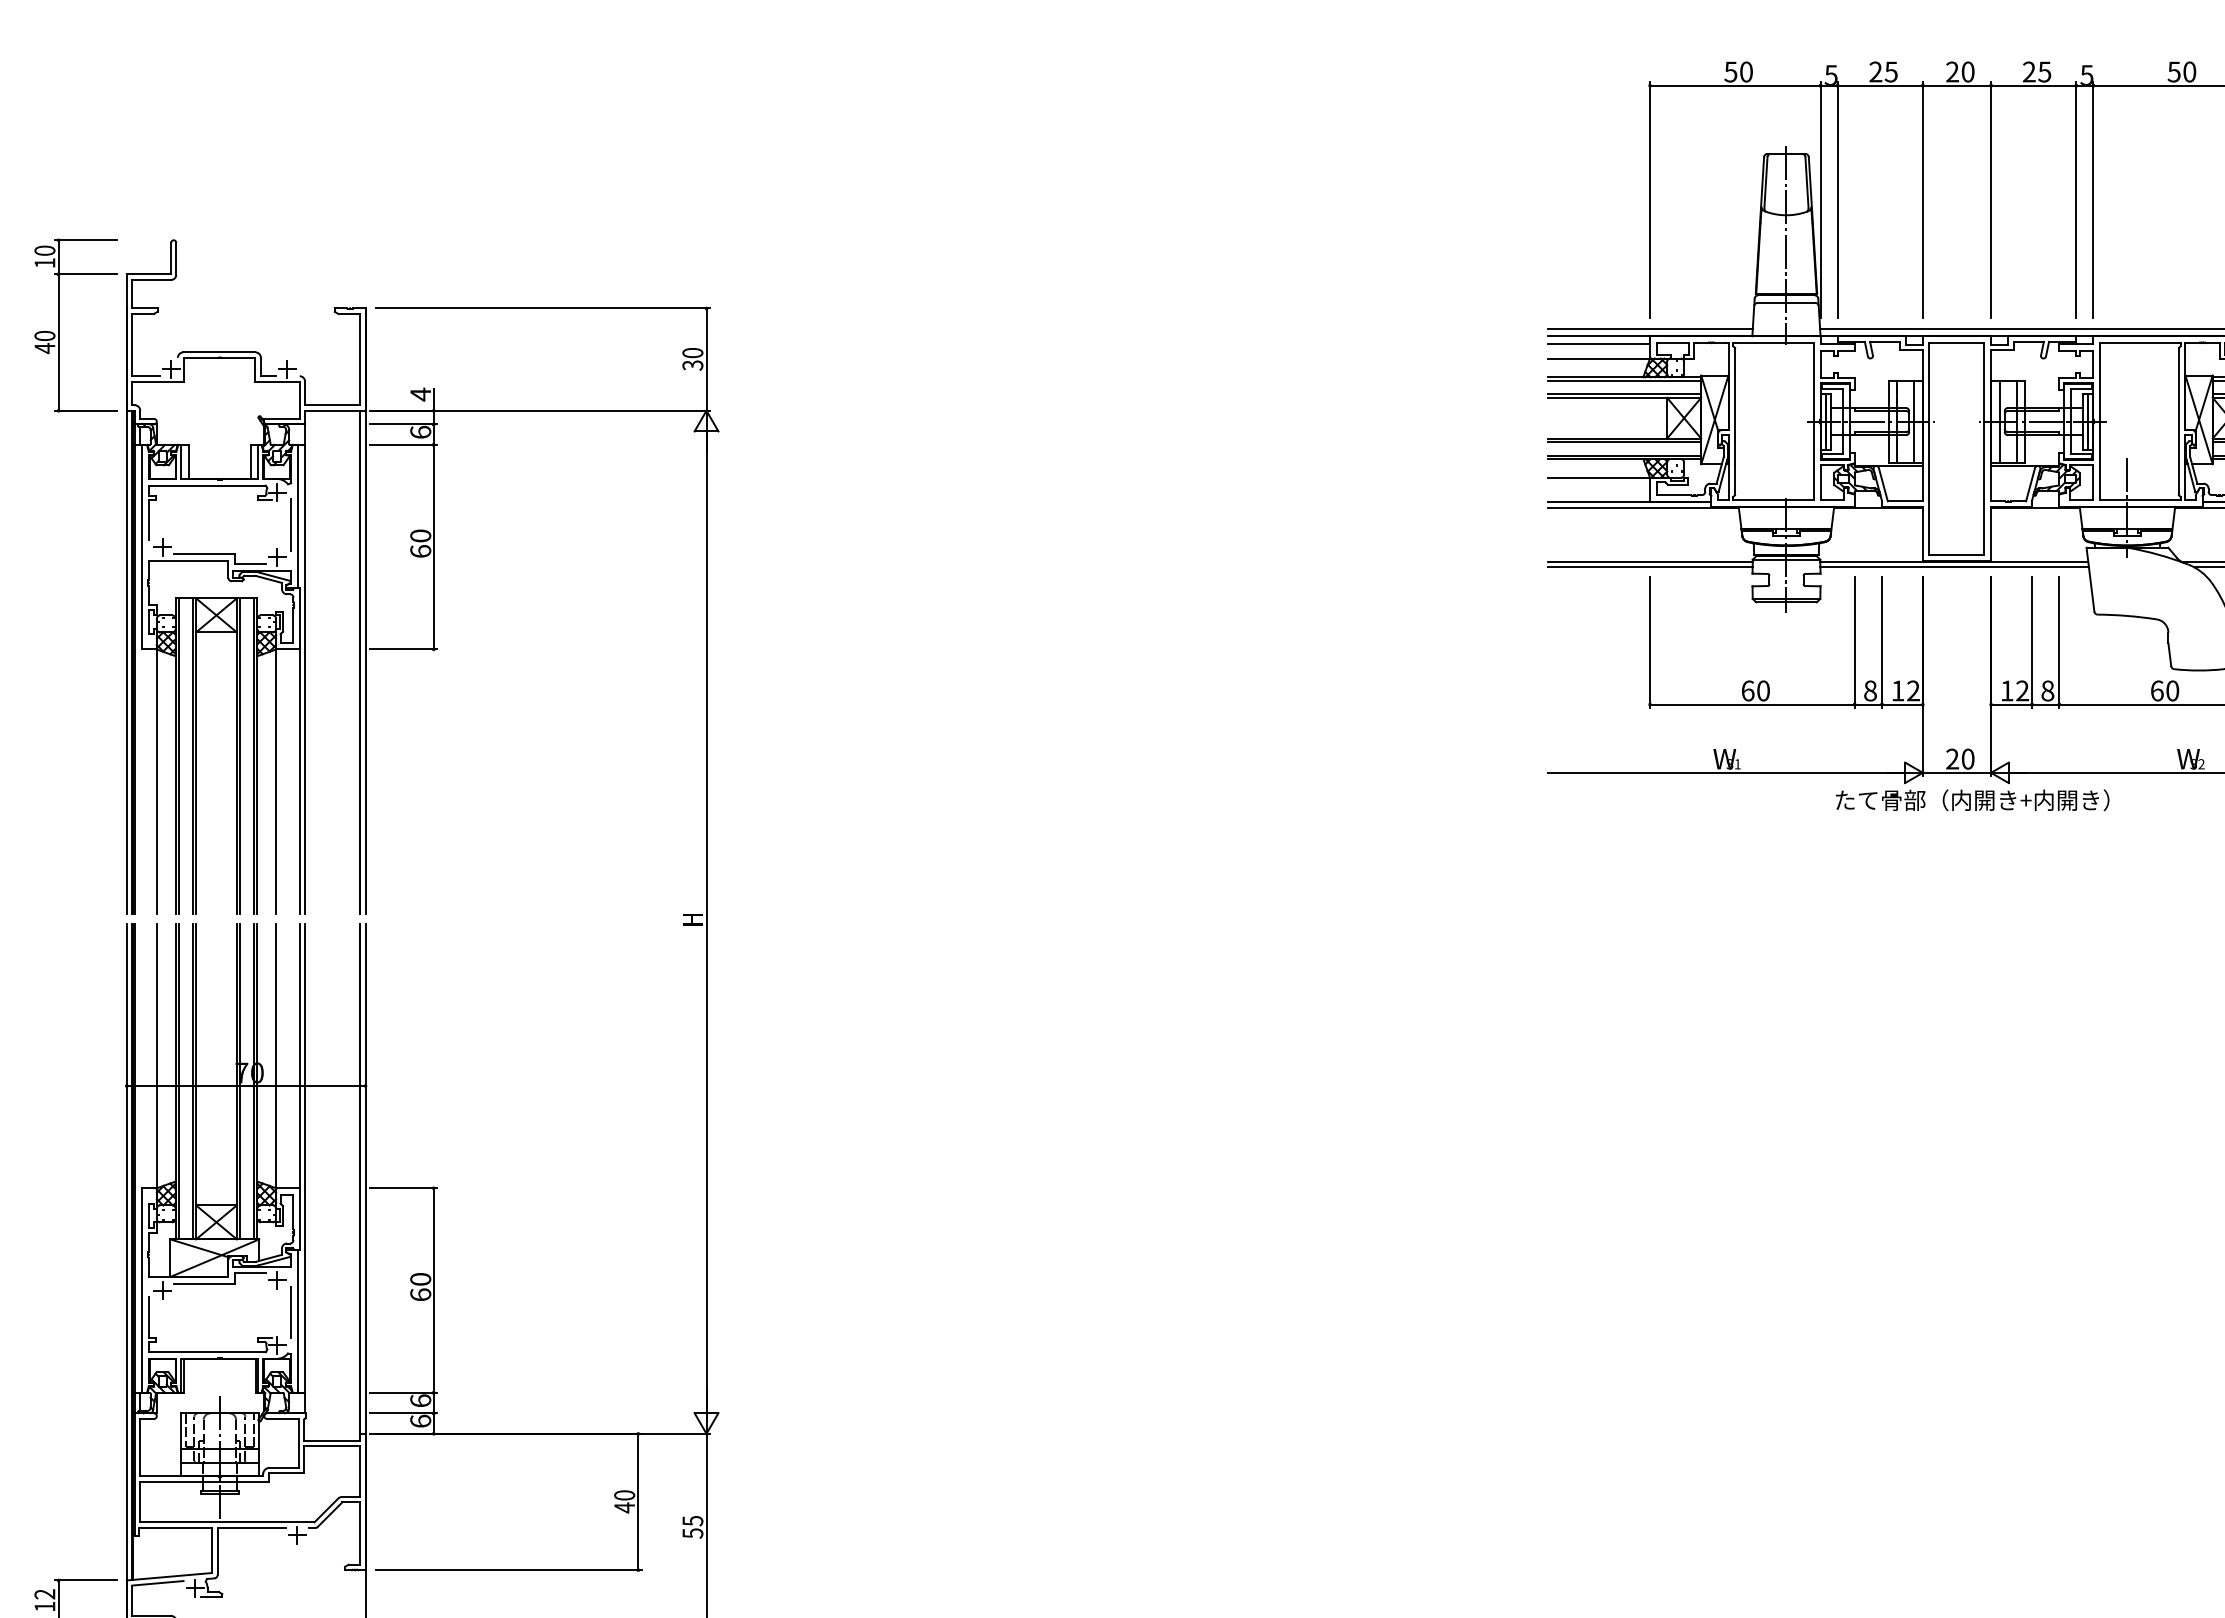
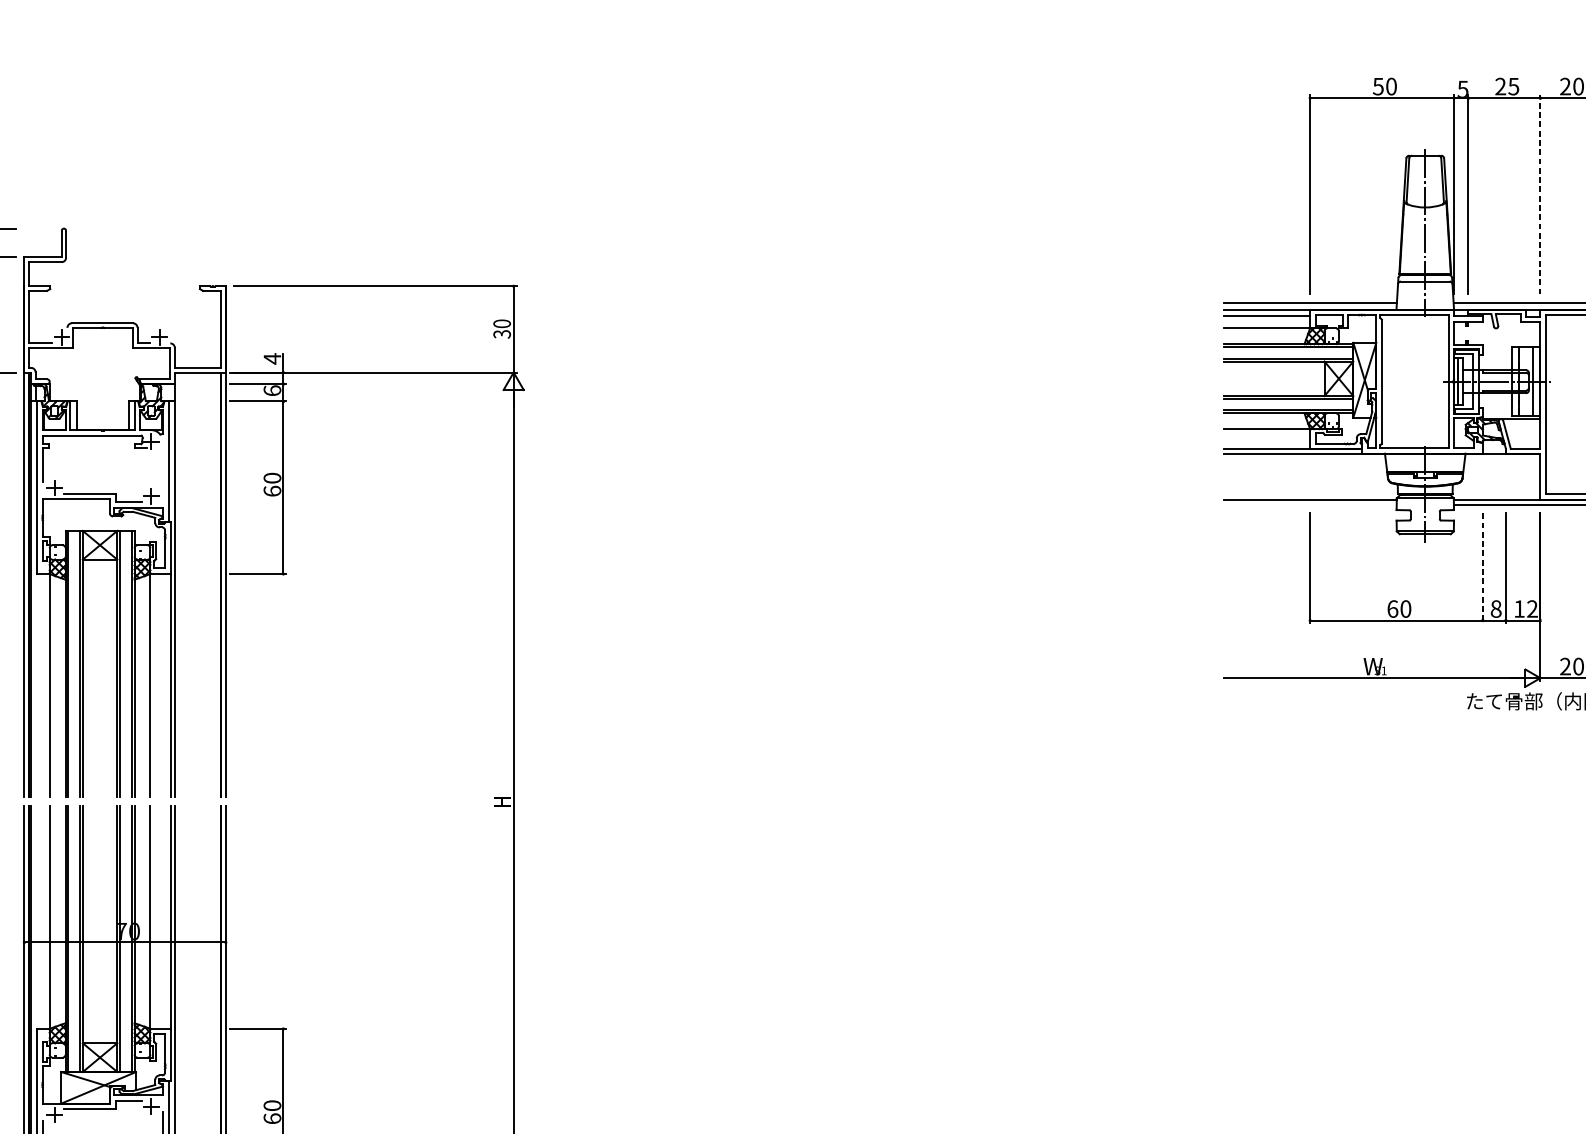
line: (1922, 200) -> (1540, 195), solid -> dashed
line: (291, 524) -> (163, 468), removed
line: (1649, 567) -> (1309, 504), removed
line: (1854, 643) -> (1482, 568), solid -> dashed

